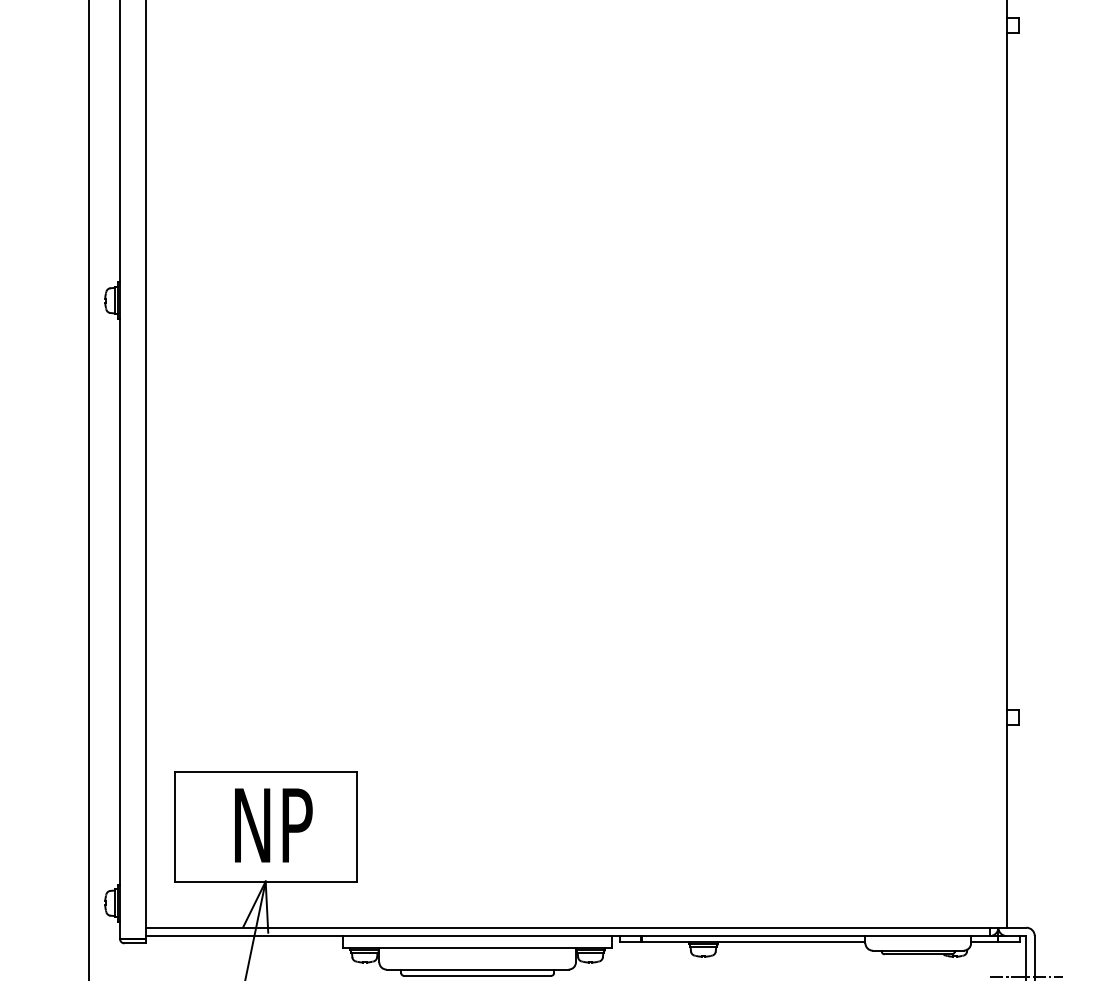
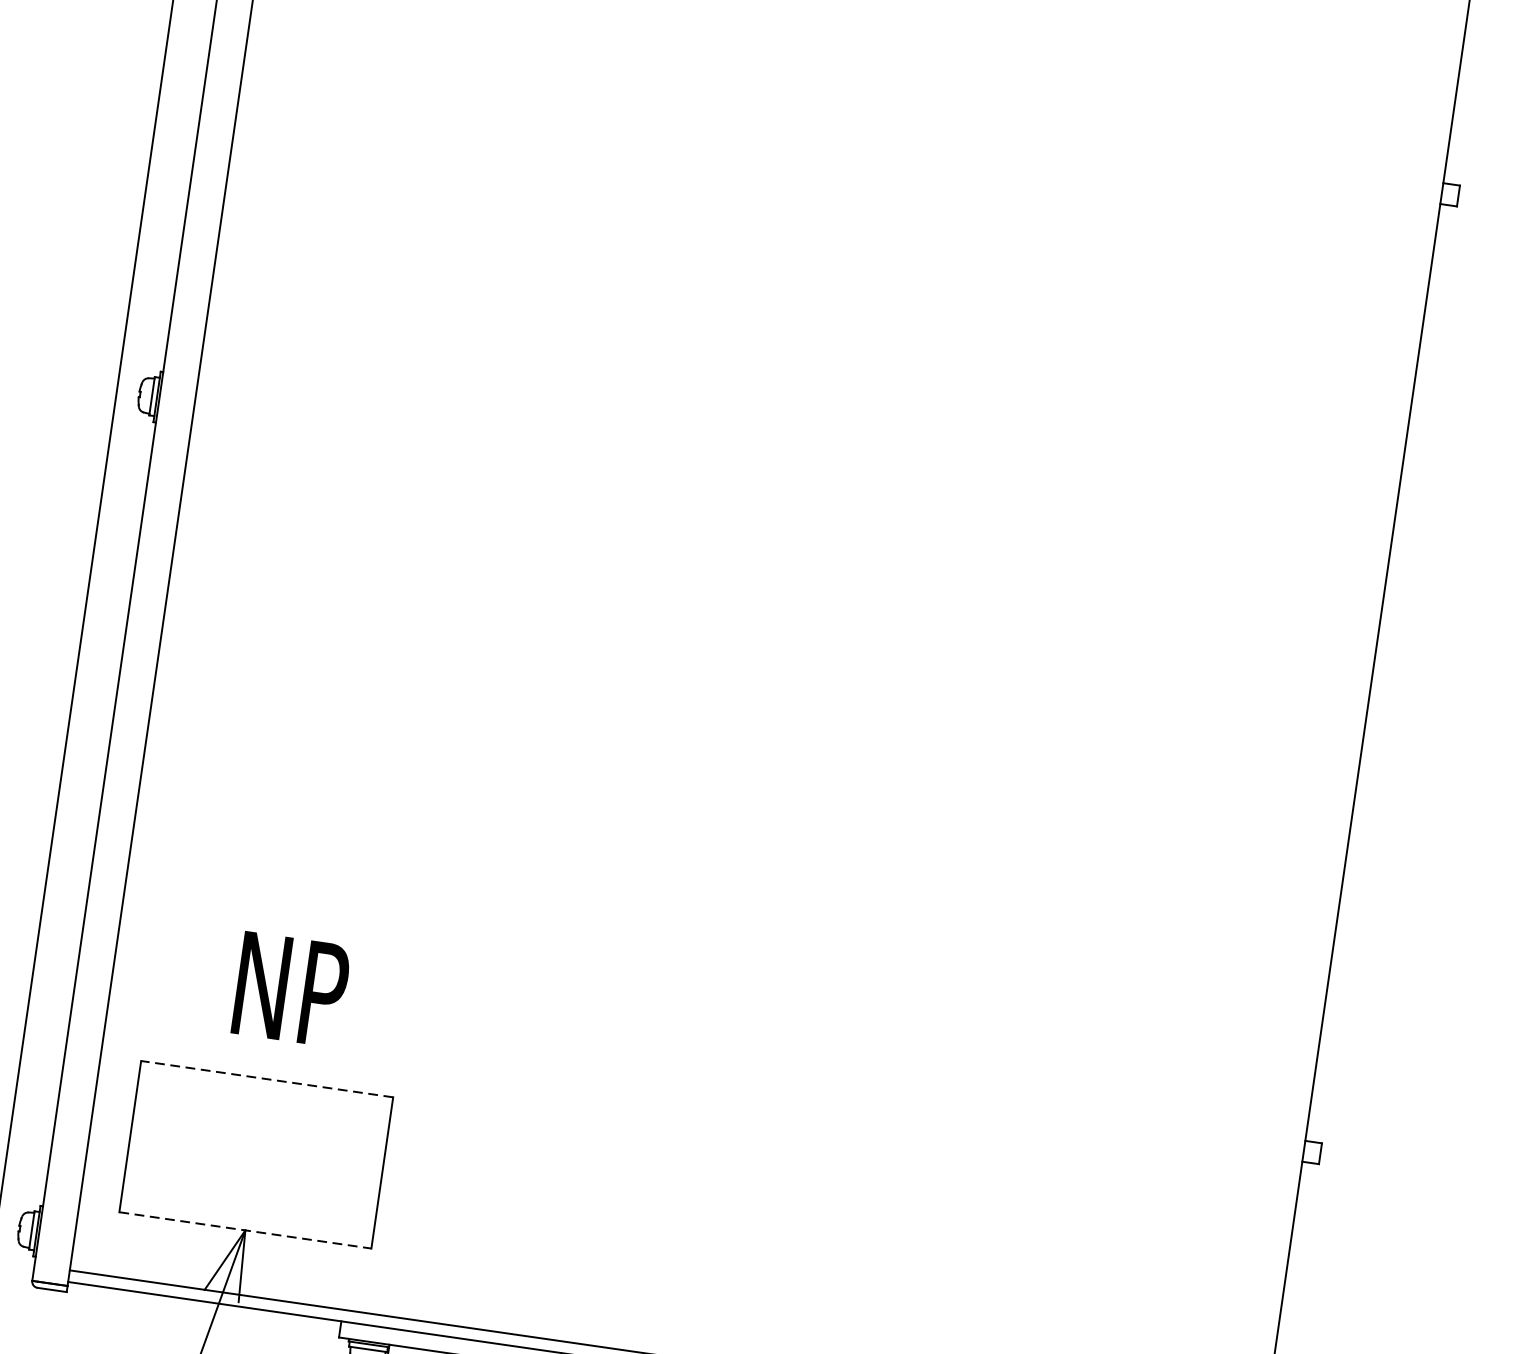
line: (265, 772) -> (266, 1079), solid -> dashed
text: (273, 825) -> (291, 989), moved
line: (266, 881) -> (246, 1230), solid -> dashed

